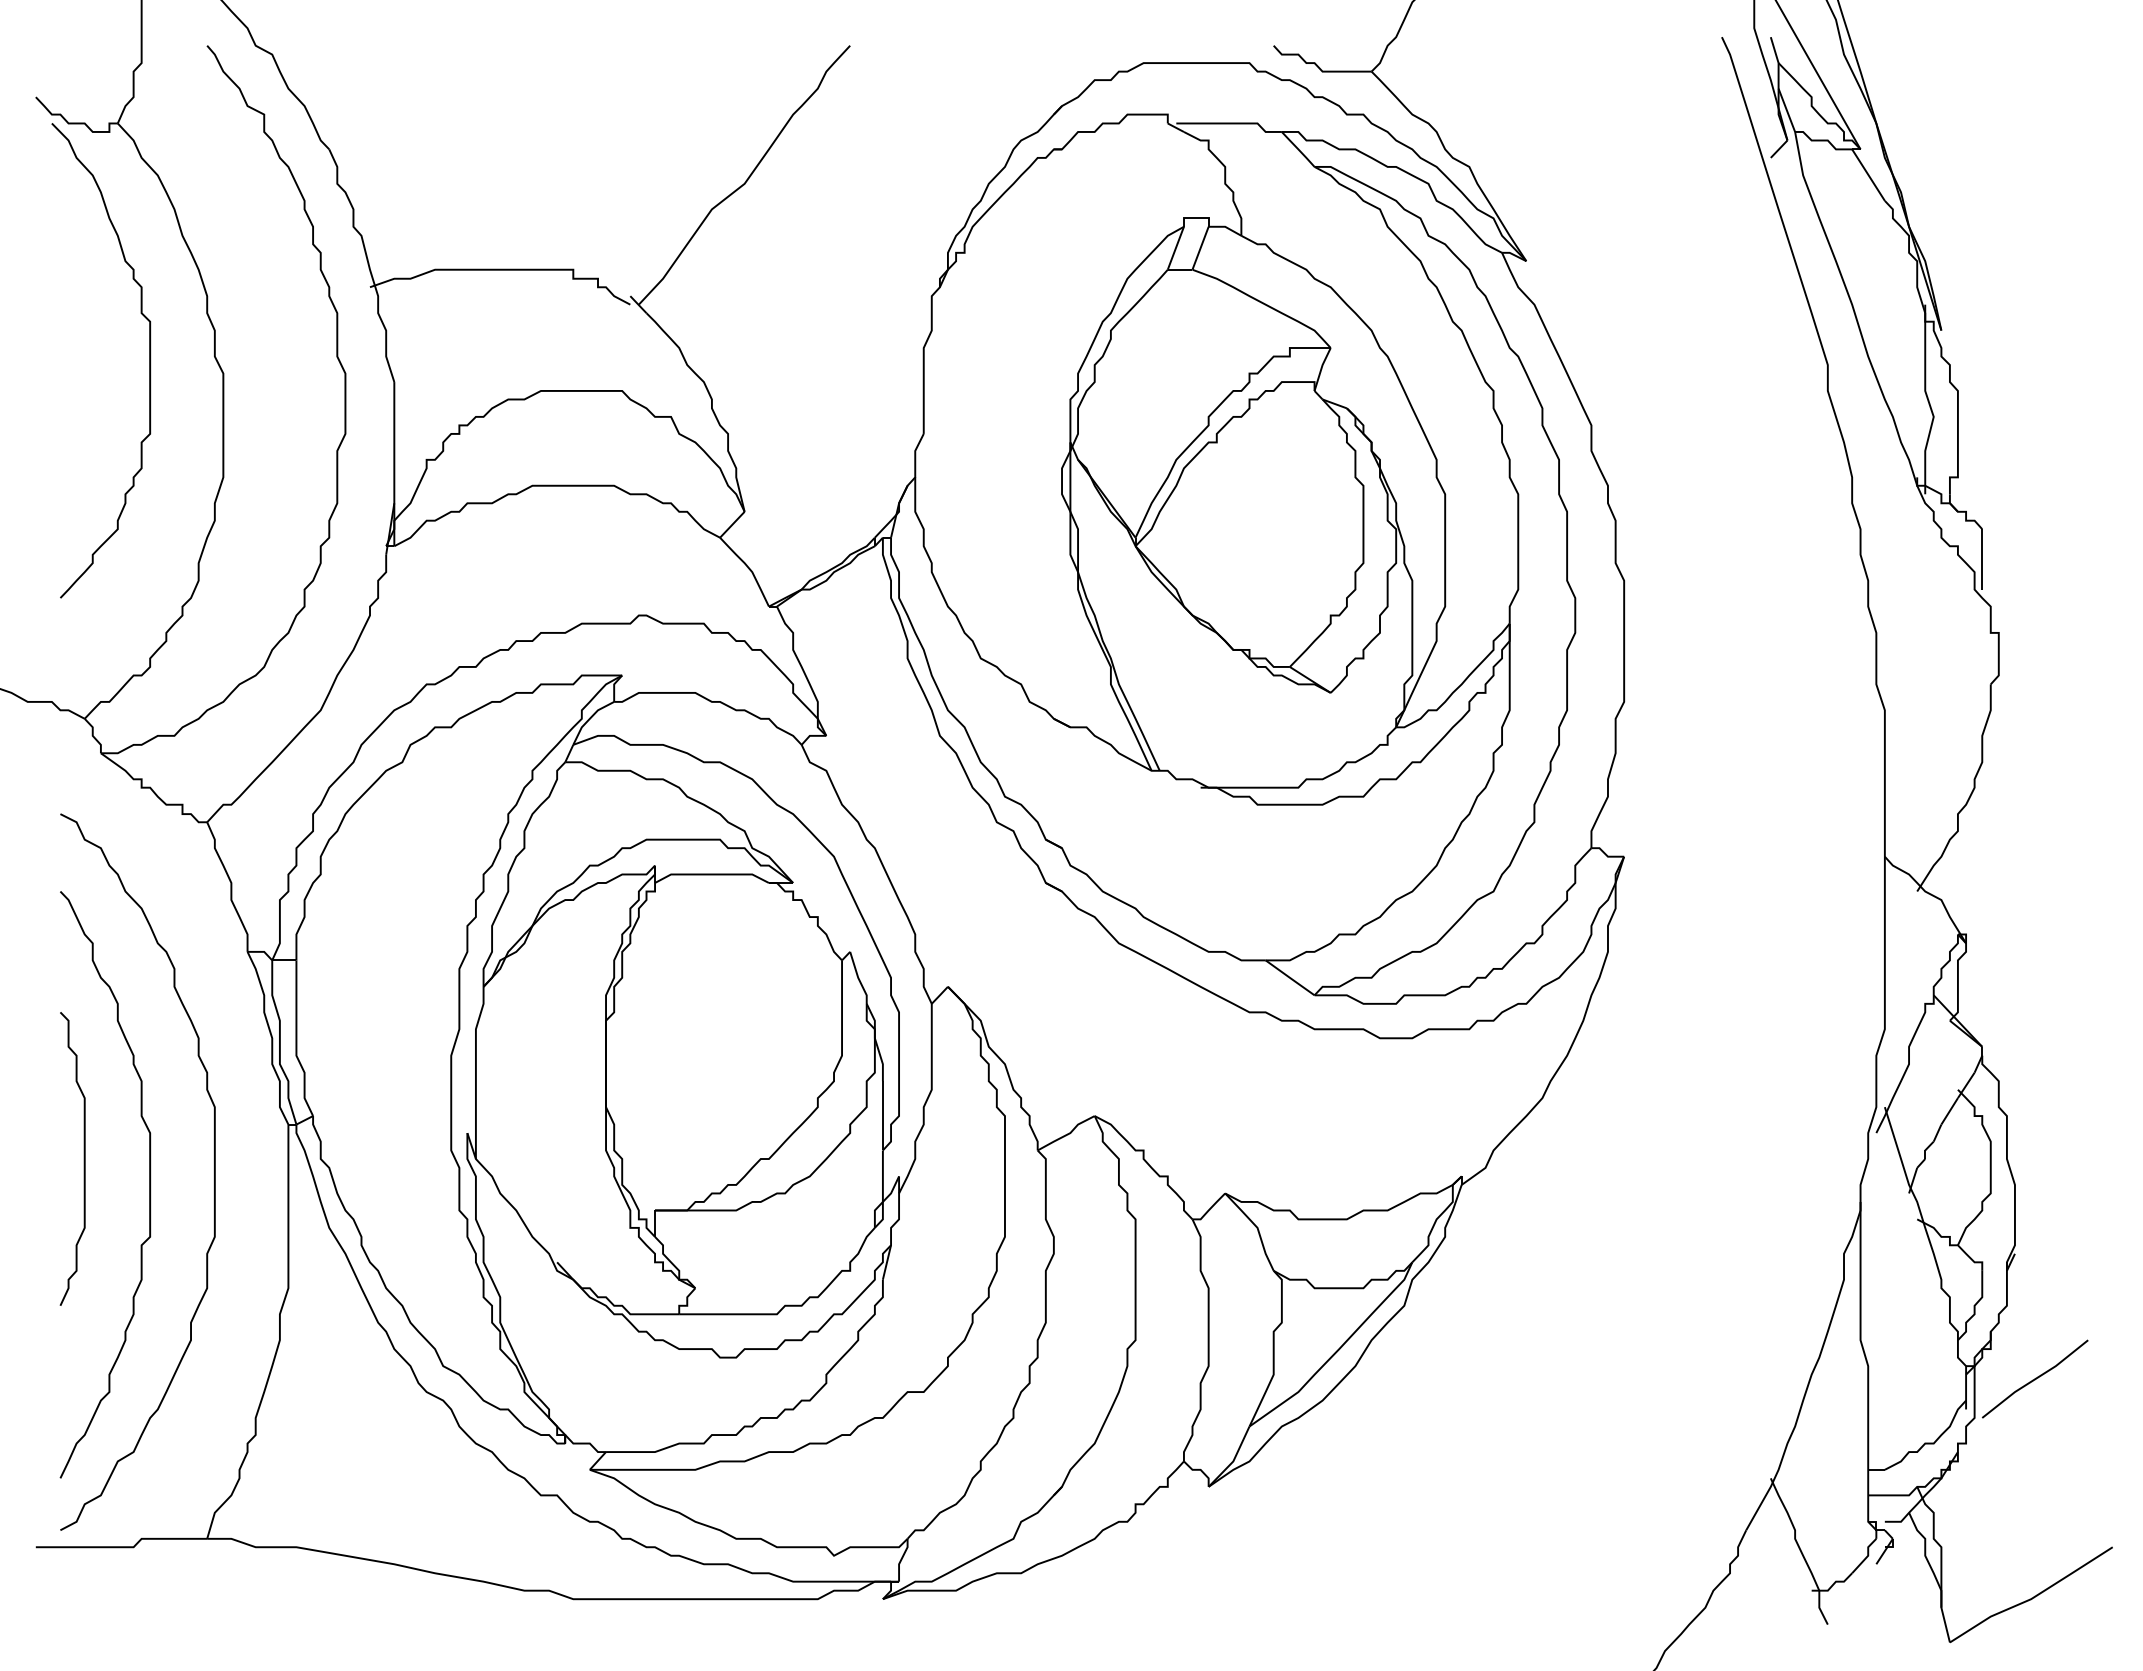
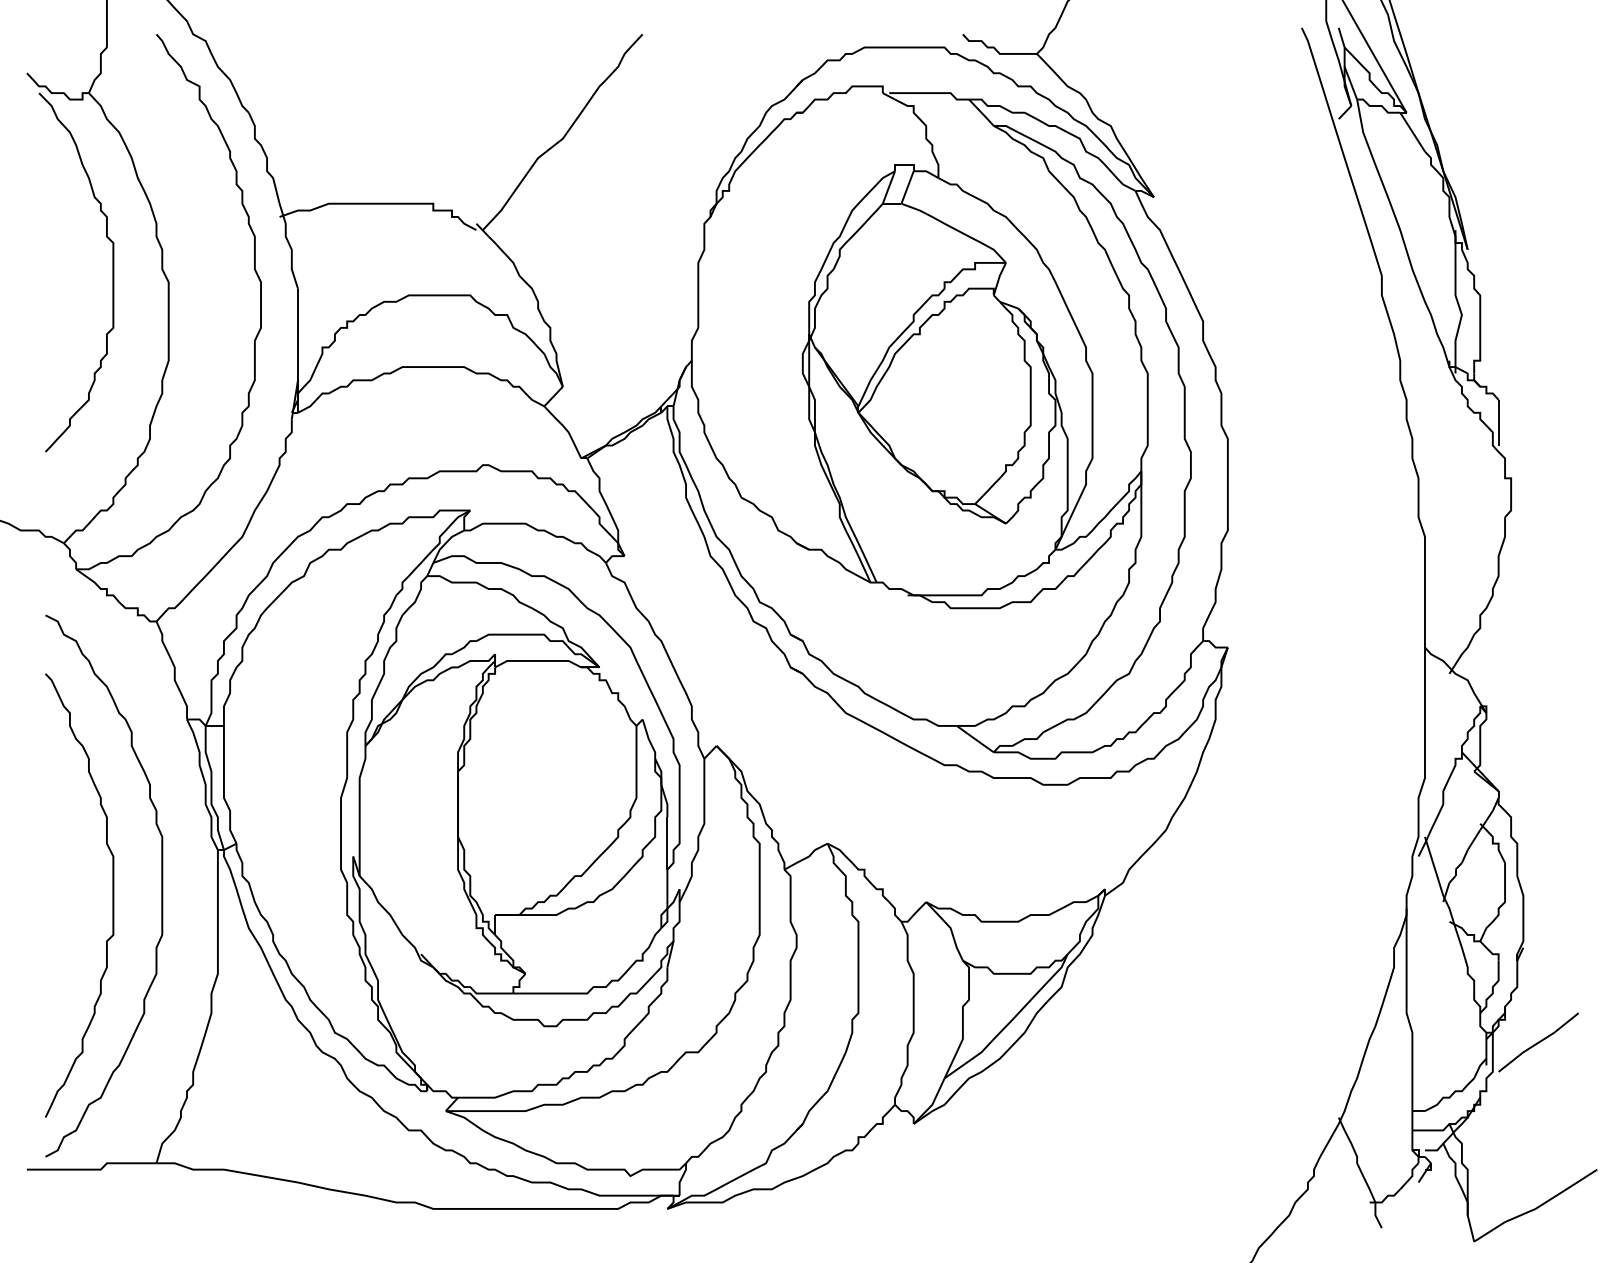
curve: (83, 1158) -> (62, 875), removed

